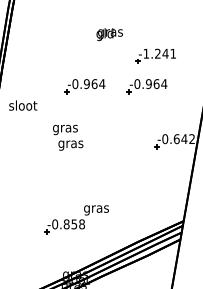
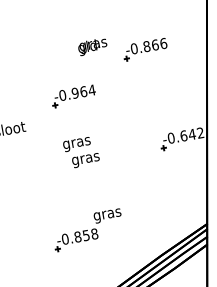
text: (109, 34) -> (92, 46), moved
text: (159, 53) -> (148, 45), -1.241 -> -0.866
part: (146, 86) -> (140, 84), removed
text: (68, 137) -> (81, 152), moved
part: (76, 219) -> (87, 229), moved

